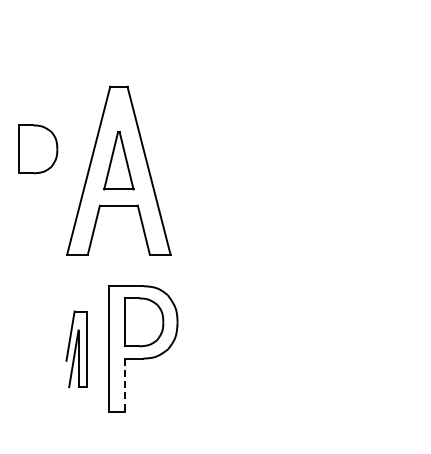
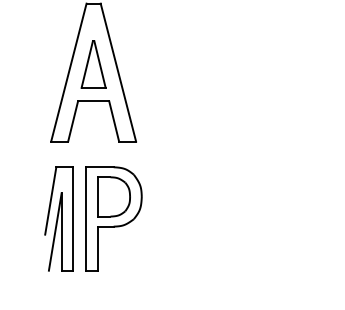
part: (38, 149) -> (27, 55), removed
part: (76, 349) -> (58, 219), size x1.67
line: (124, 385) -> (98, 248), dashed -> solid

